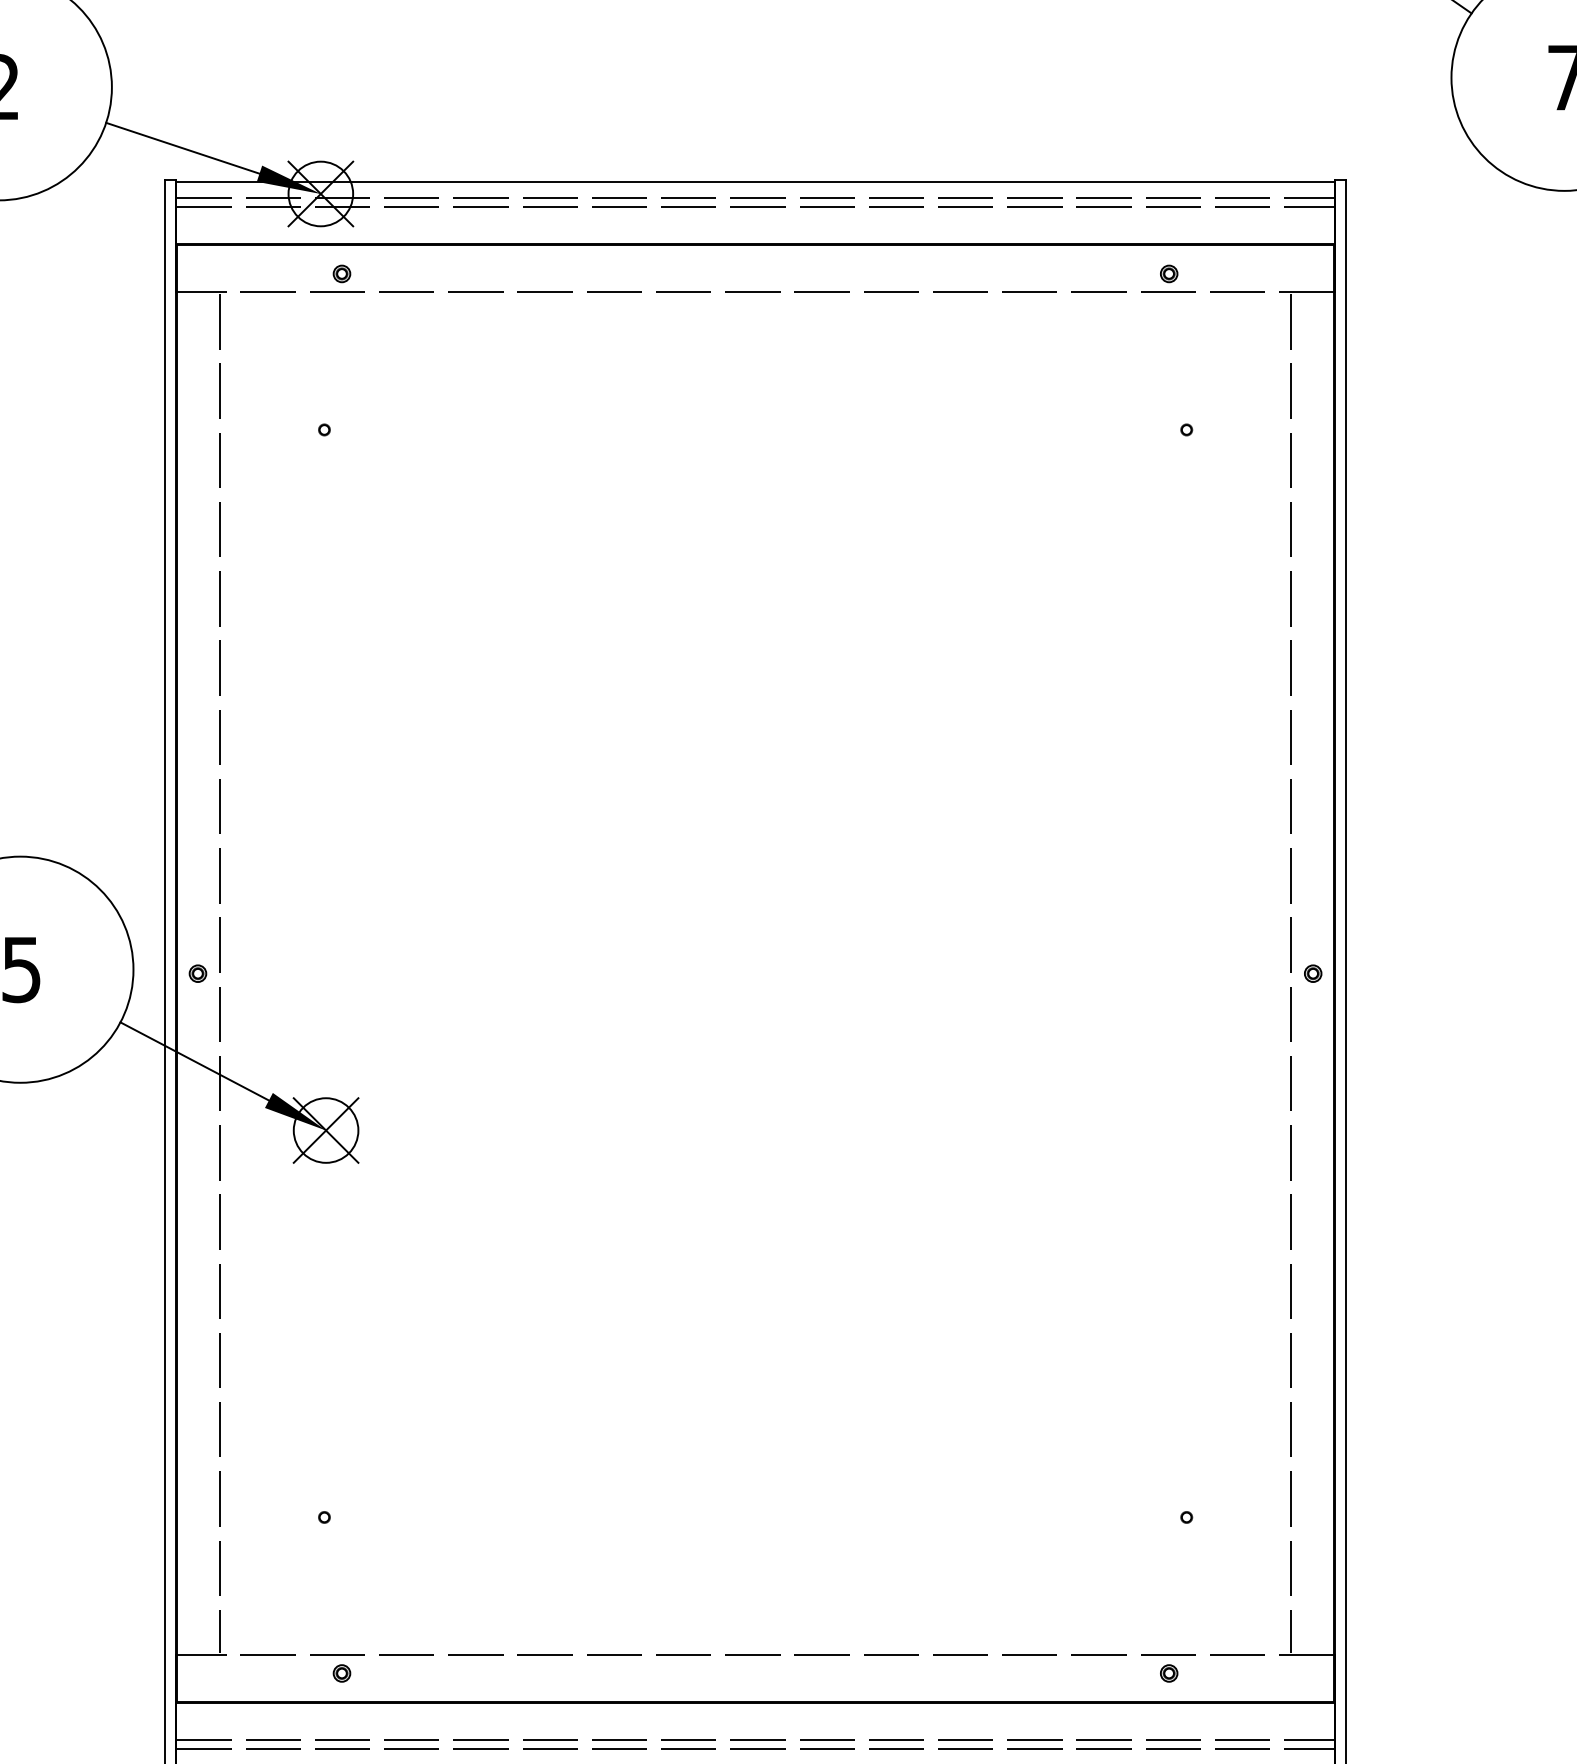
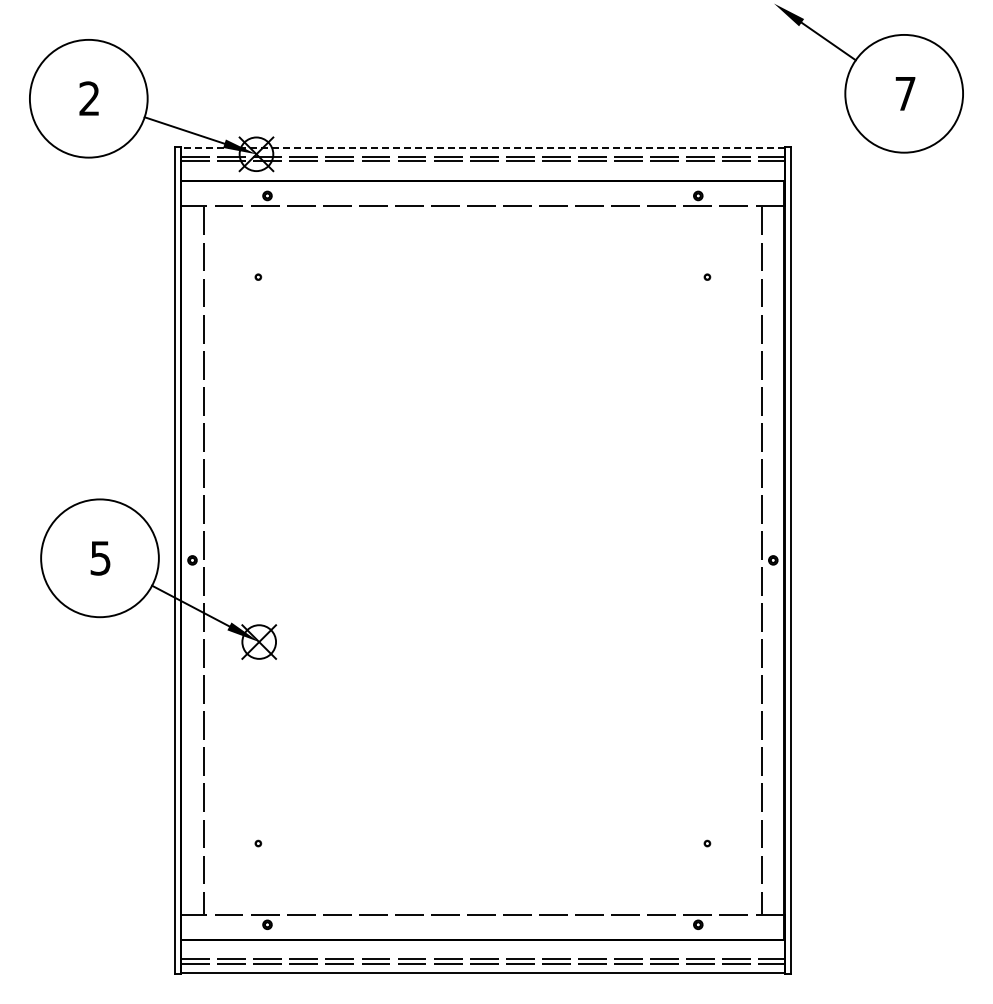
line: (754, 180) -> (482, 147), solid -> dashed

